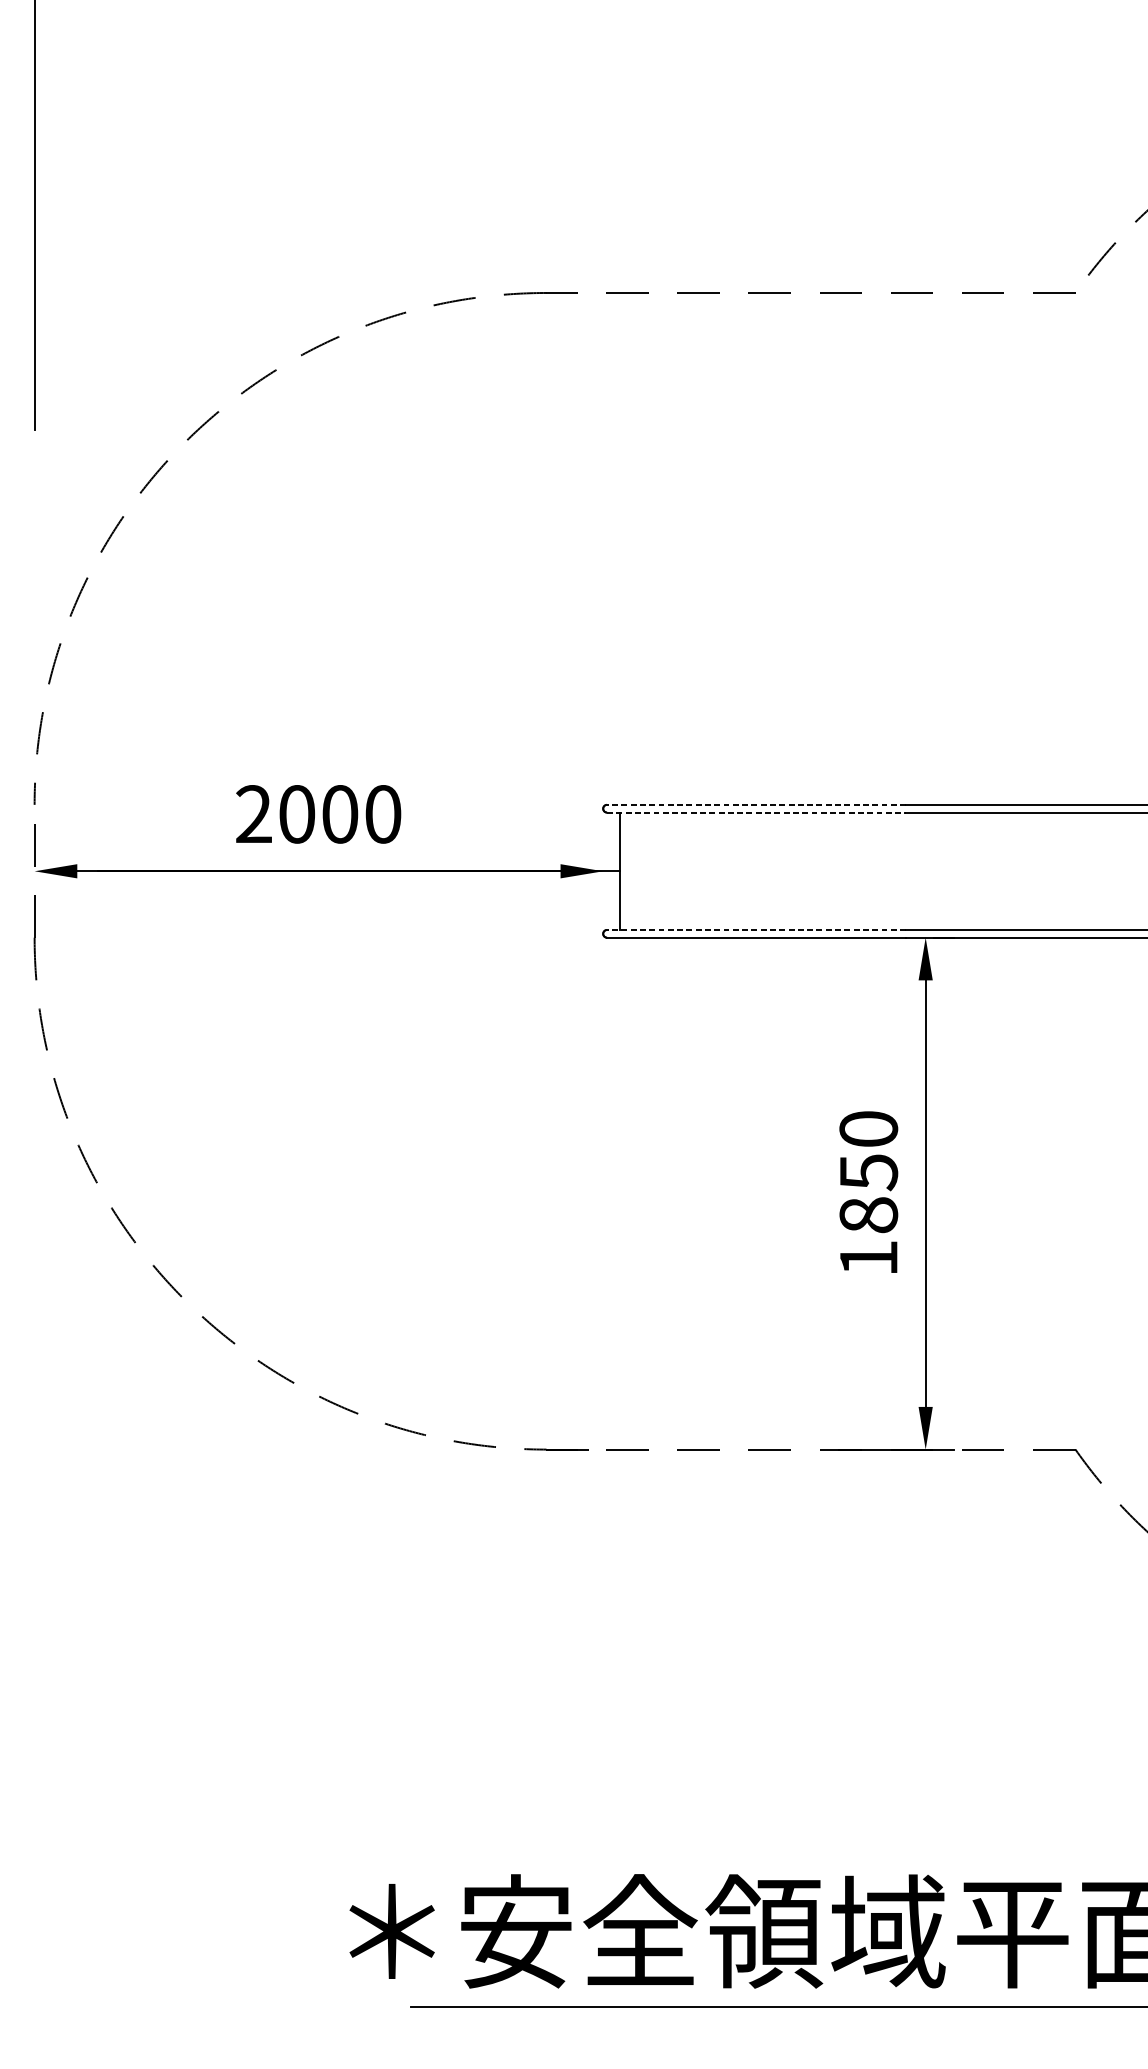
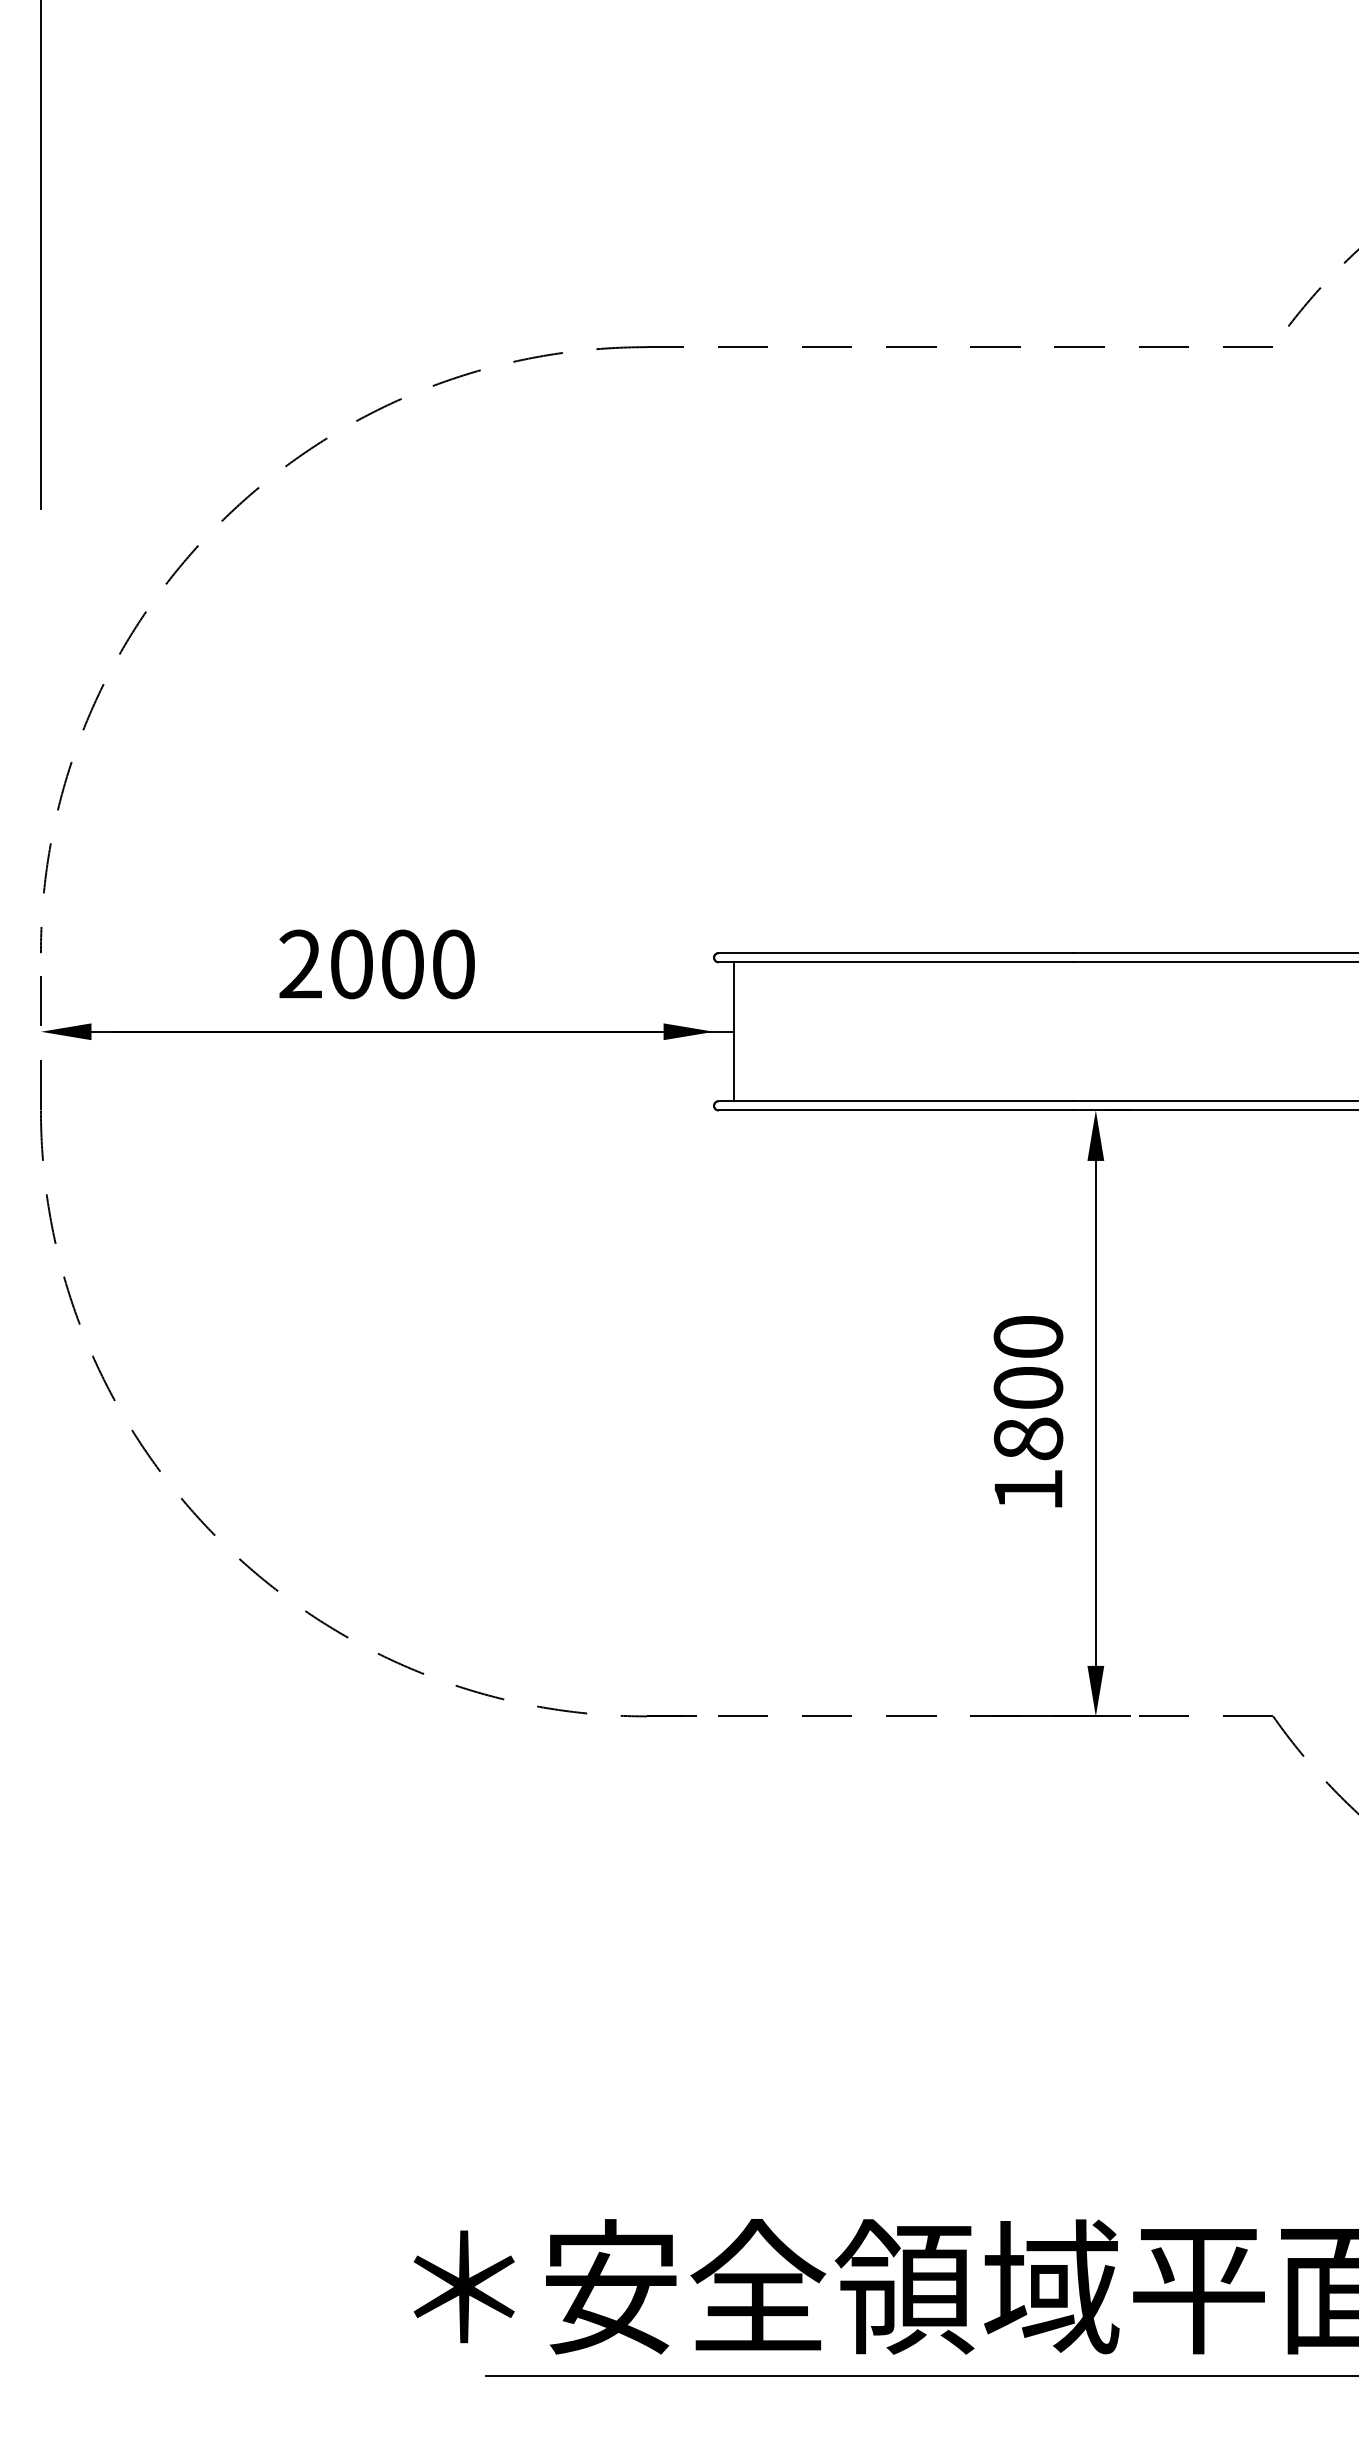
line: (756, 805) -> (895, 953), dashed -> solid
line: (756, 812) -> (895, 962), dashed -> solid
line: (756, 930) -> (895, 1101), dashed -> solid
text: (868, 1172) -> (1028, 1388), 1850 -> 1800

